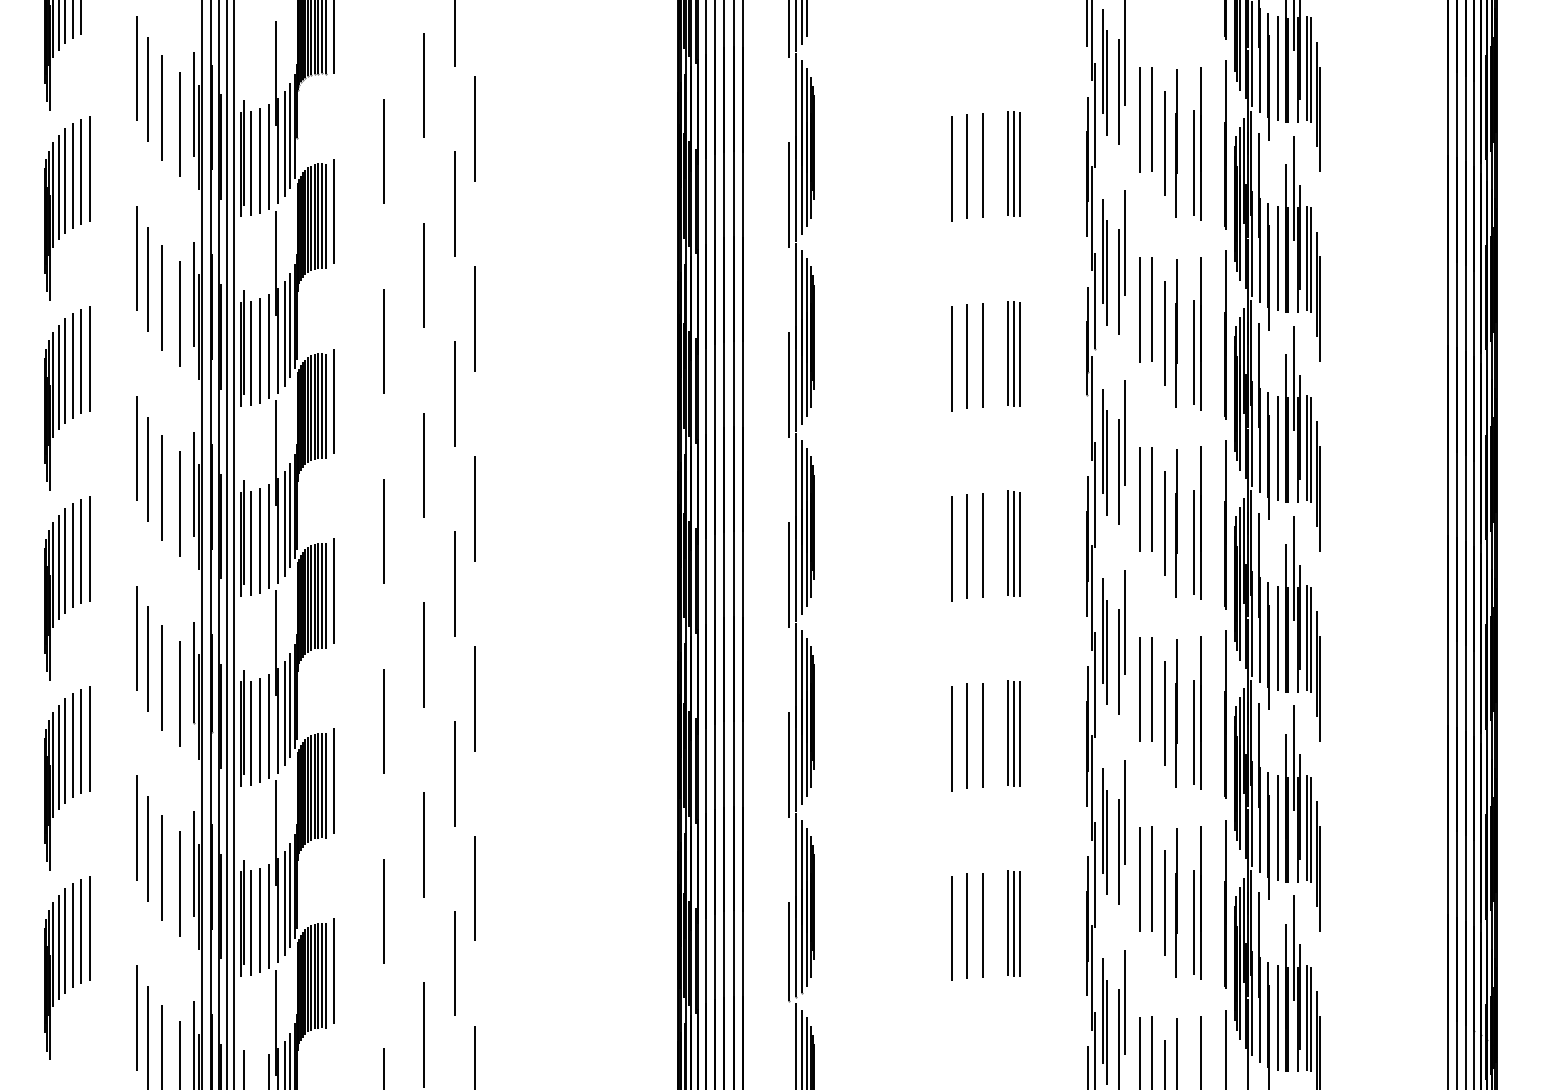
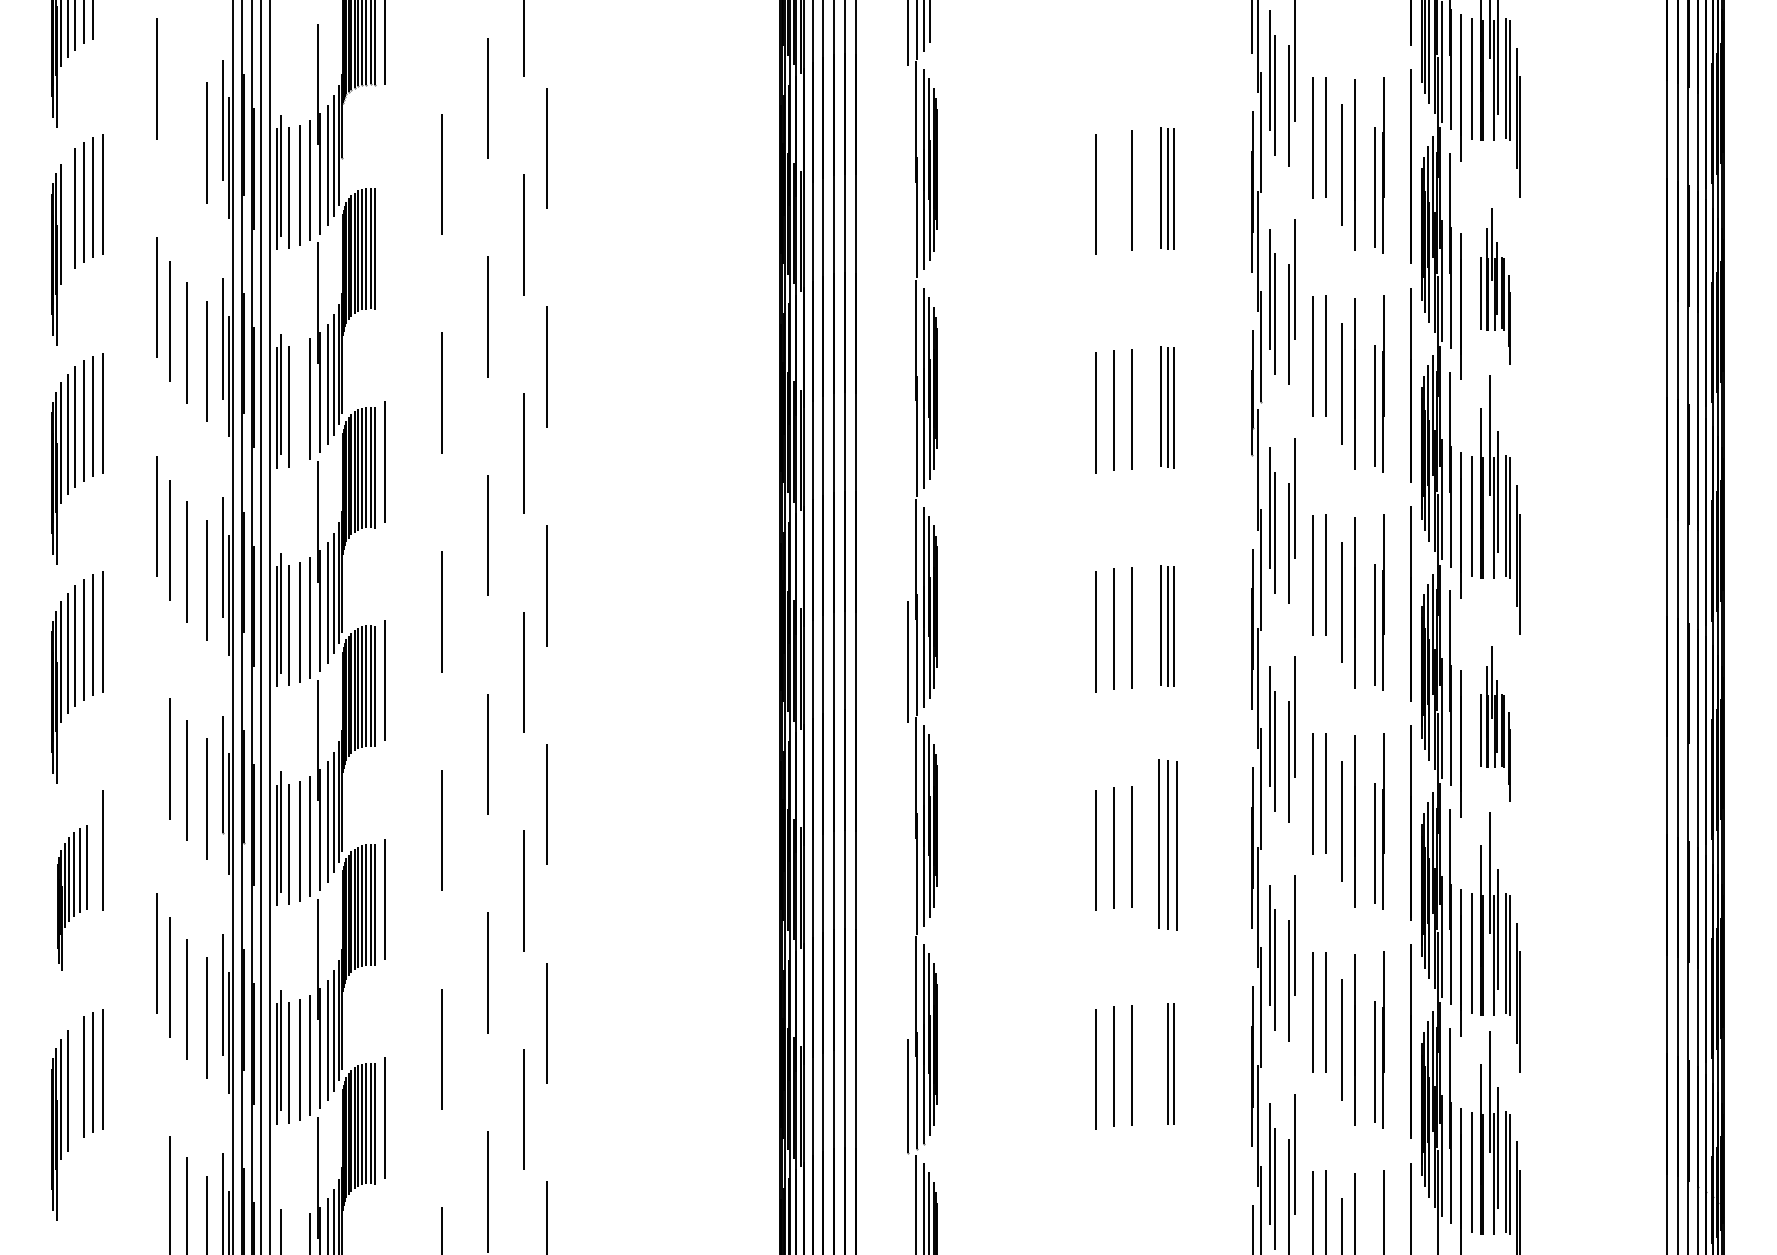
line: (147, 89) -> (169, 102), removed
line: (162, 107) -> (187, 123), removed
line: (966, 166) -> (1113, 191), removed
line: (58, 187) -> (67, 215), removed
line: (788, 194) -> (908, 223), removed
line: (333, 211) -> (384, 243), removed
part: (1298, 248) -> (1495, 285), size x0.6
line: (260, 350) -> (299, 403), removed
line: (788, 384) -> (908, 442), removed
part: (1298, 628) -> (1495, 723), size x0.6
line: (136, 638) -> (157, 735), removed
part: (1013, 733) -> (1167, 844), size x1.4
line: (788, 764) -> (908, 880), removed
part: (62, 779) -> (71, 897), size x0.7
line: (1008, 922) -> (1161, 1062), removed
line: (65, 940) -> (75, 1083), removed
line: (136, 1017) -> (157, 1171), removed

